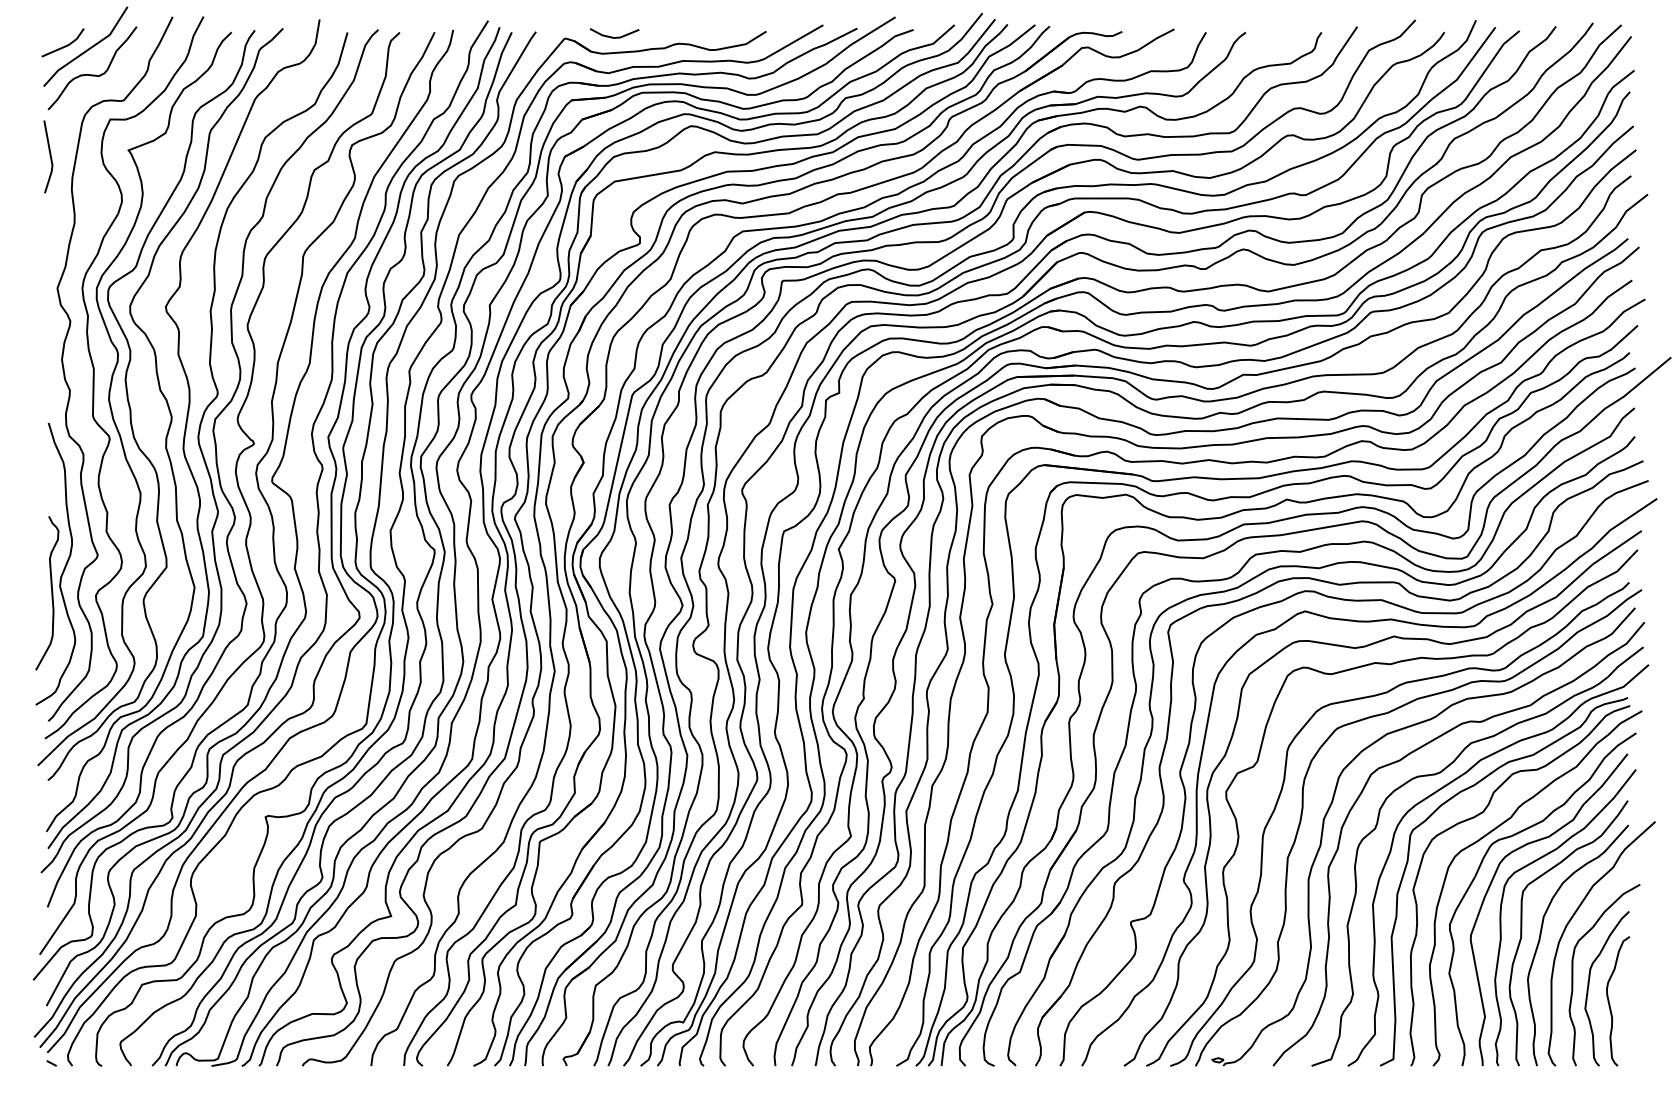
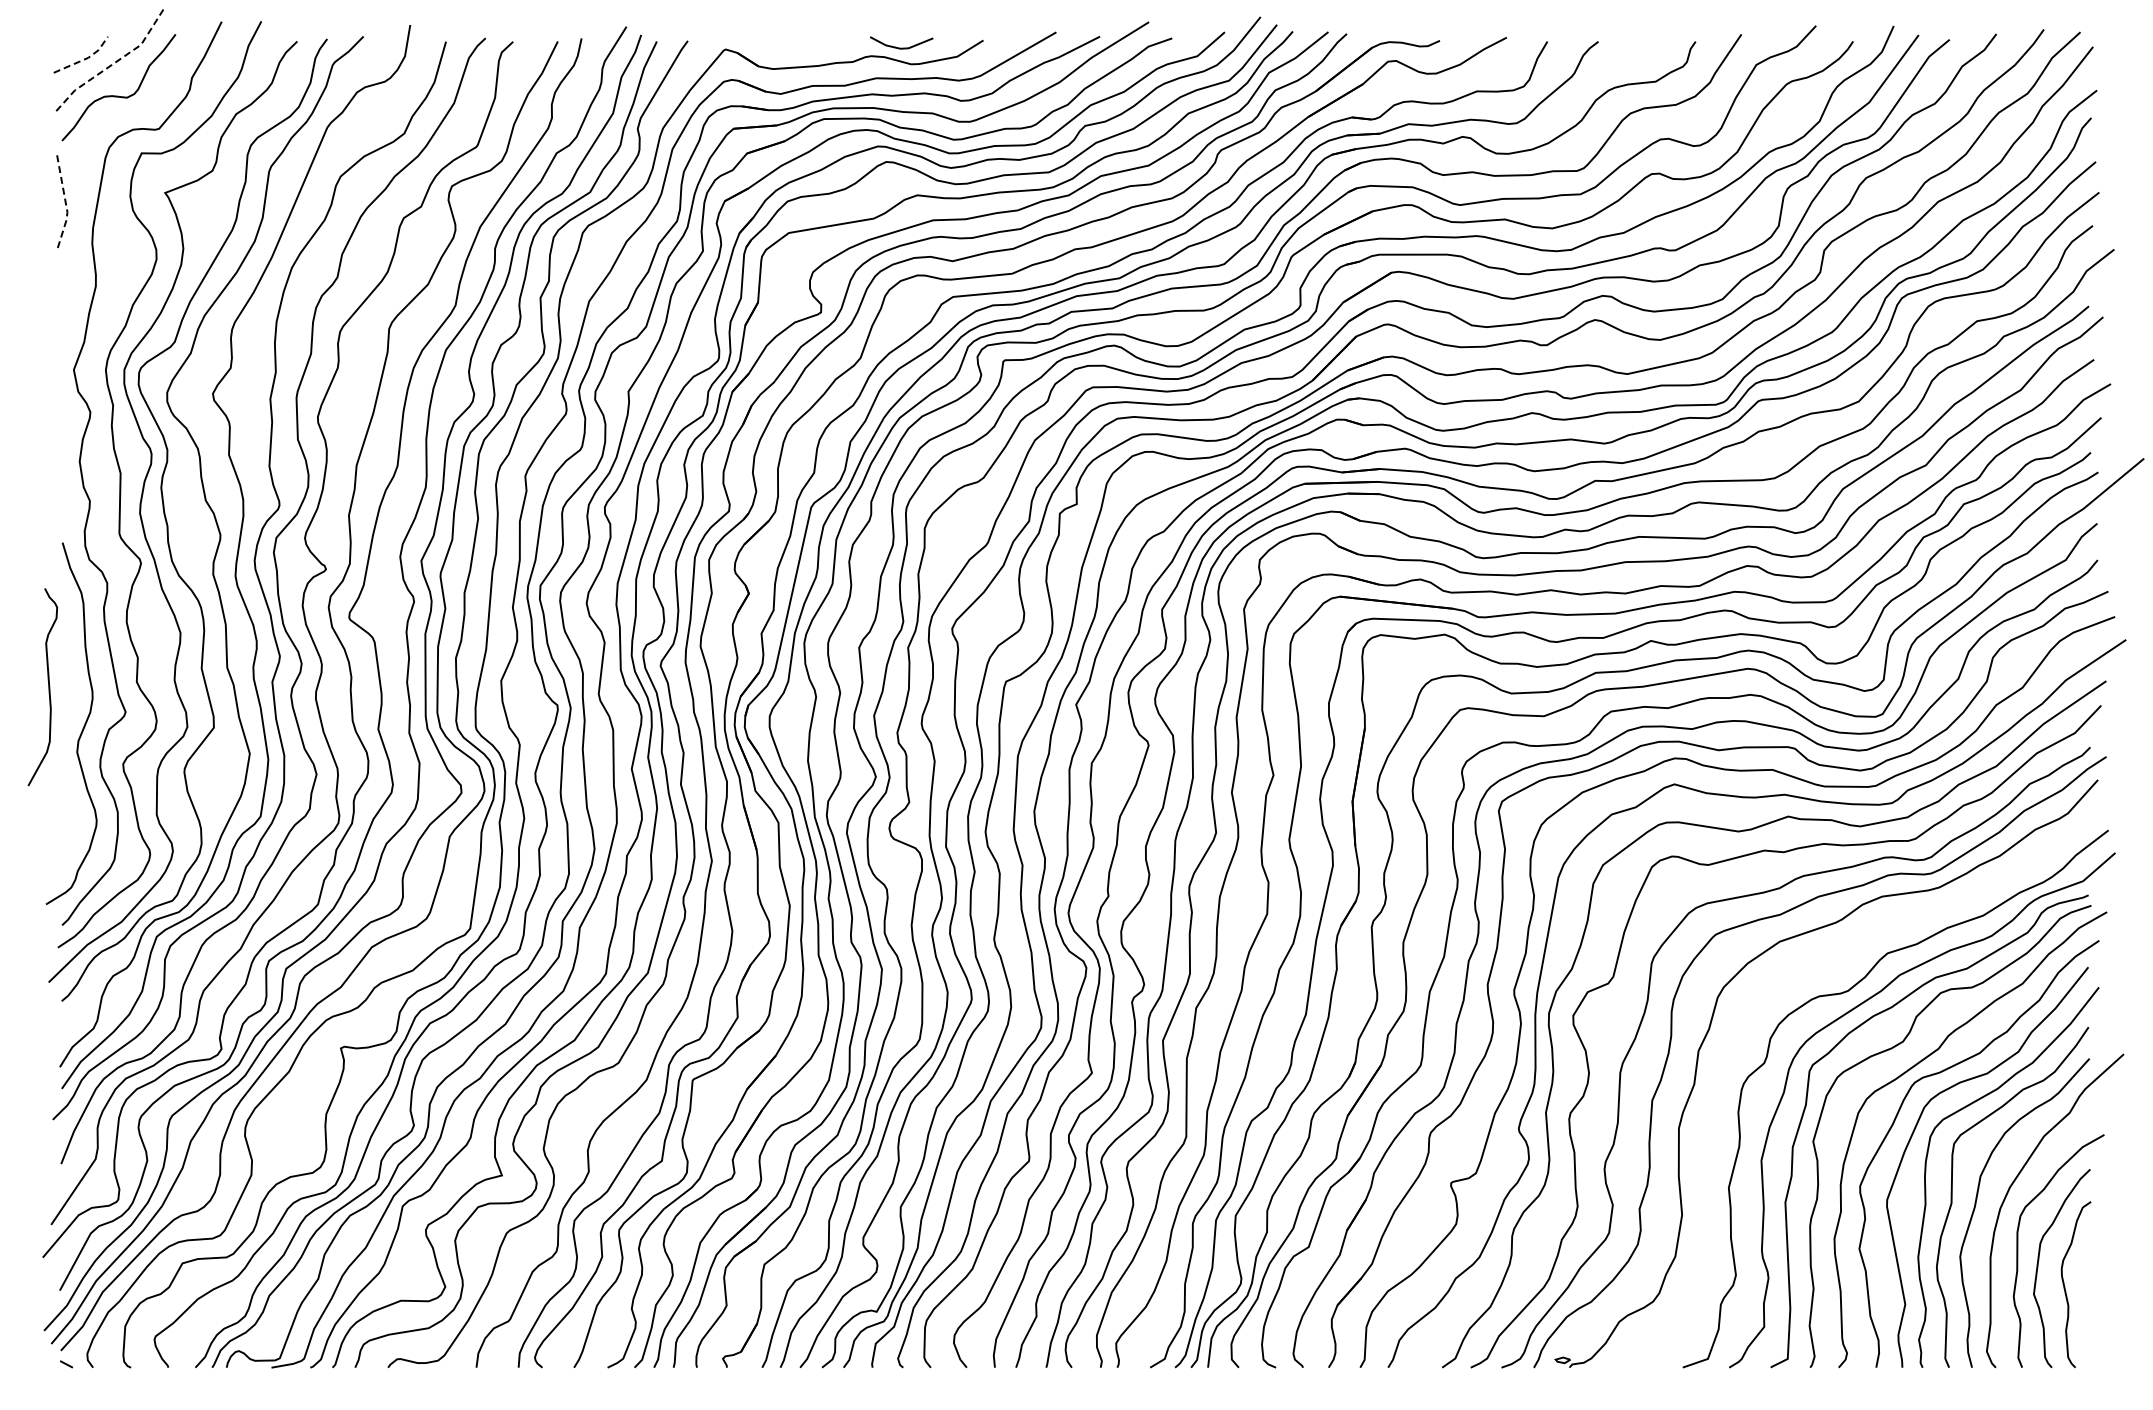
line: (614, 36) -> (901, 47), moved
line: (67, 45) -> (86, 58), solid -> dashed
line: (89, 49) -> (114, 63), solid -> dashed
line: (50, 158) -> (65, 203), solid -> dashed
curve: (51, 592) -> (48, 686), moved
curve: (1402, 759) -> (1799, 974), removed

